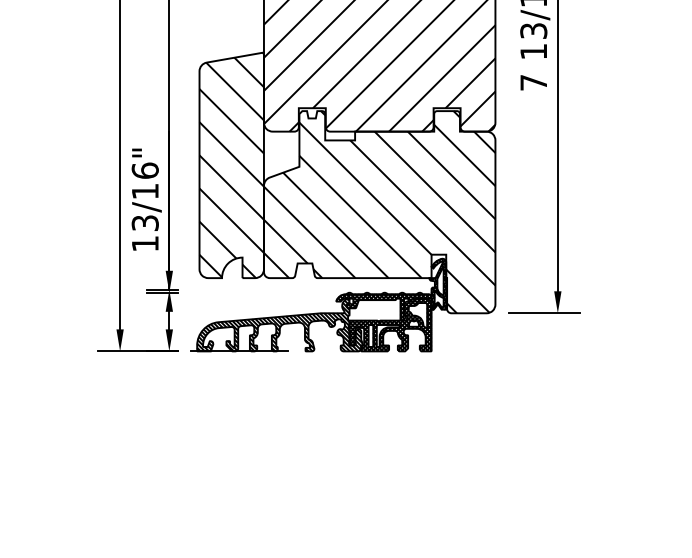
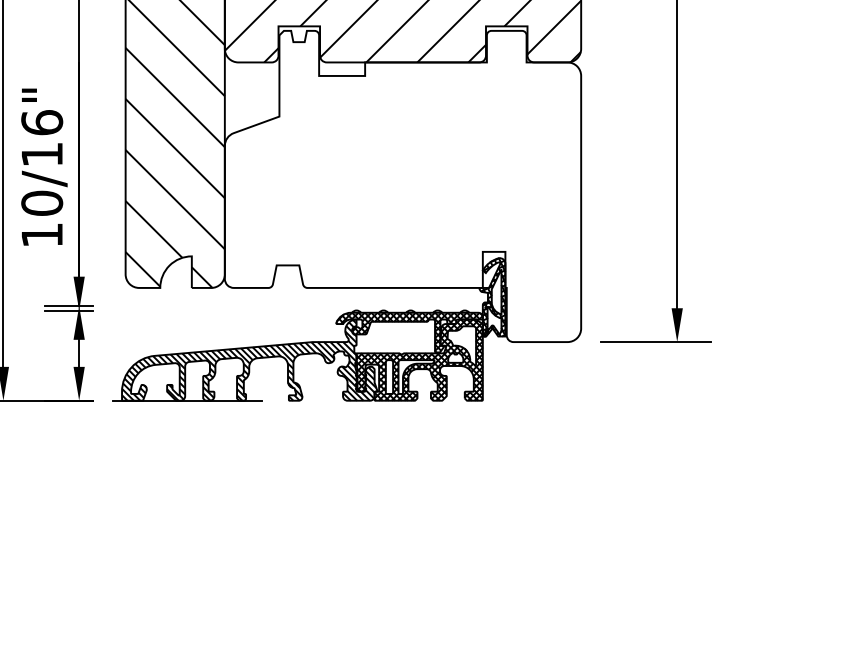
hatch: (379, 212) -> (402, 186), removed
text: (144, 223) -> (40, 203), 13/16" -> 10/16"

